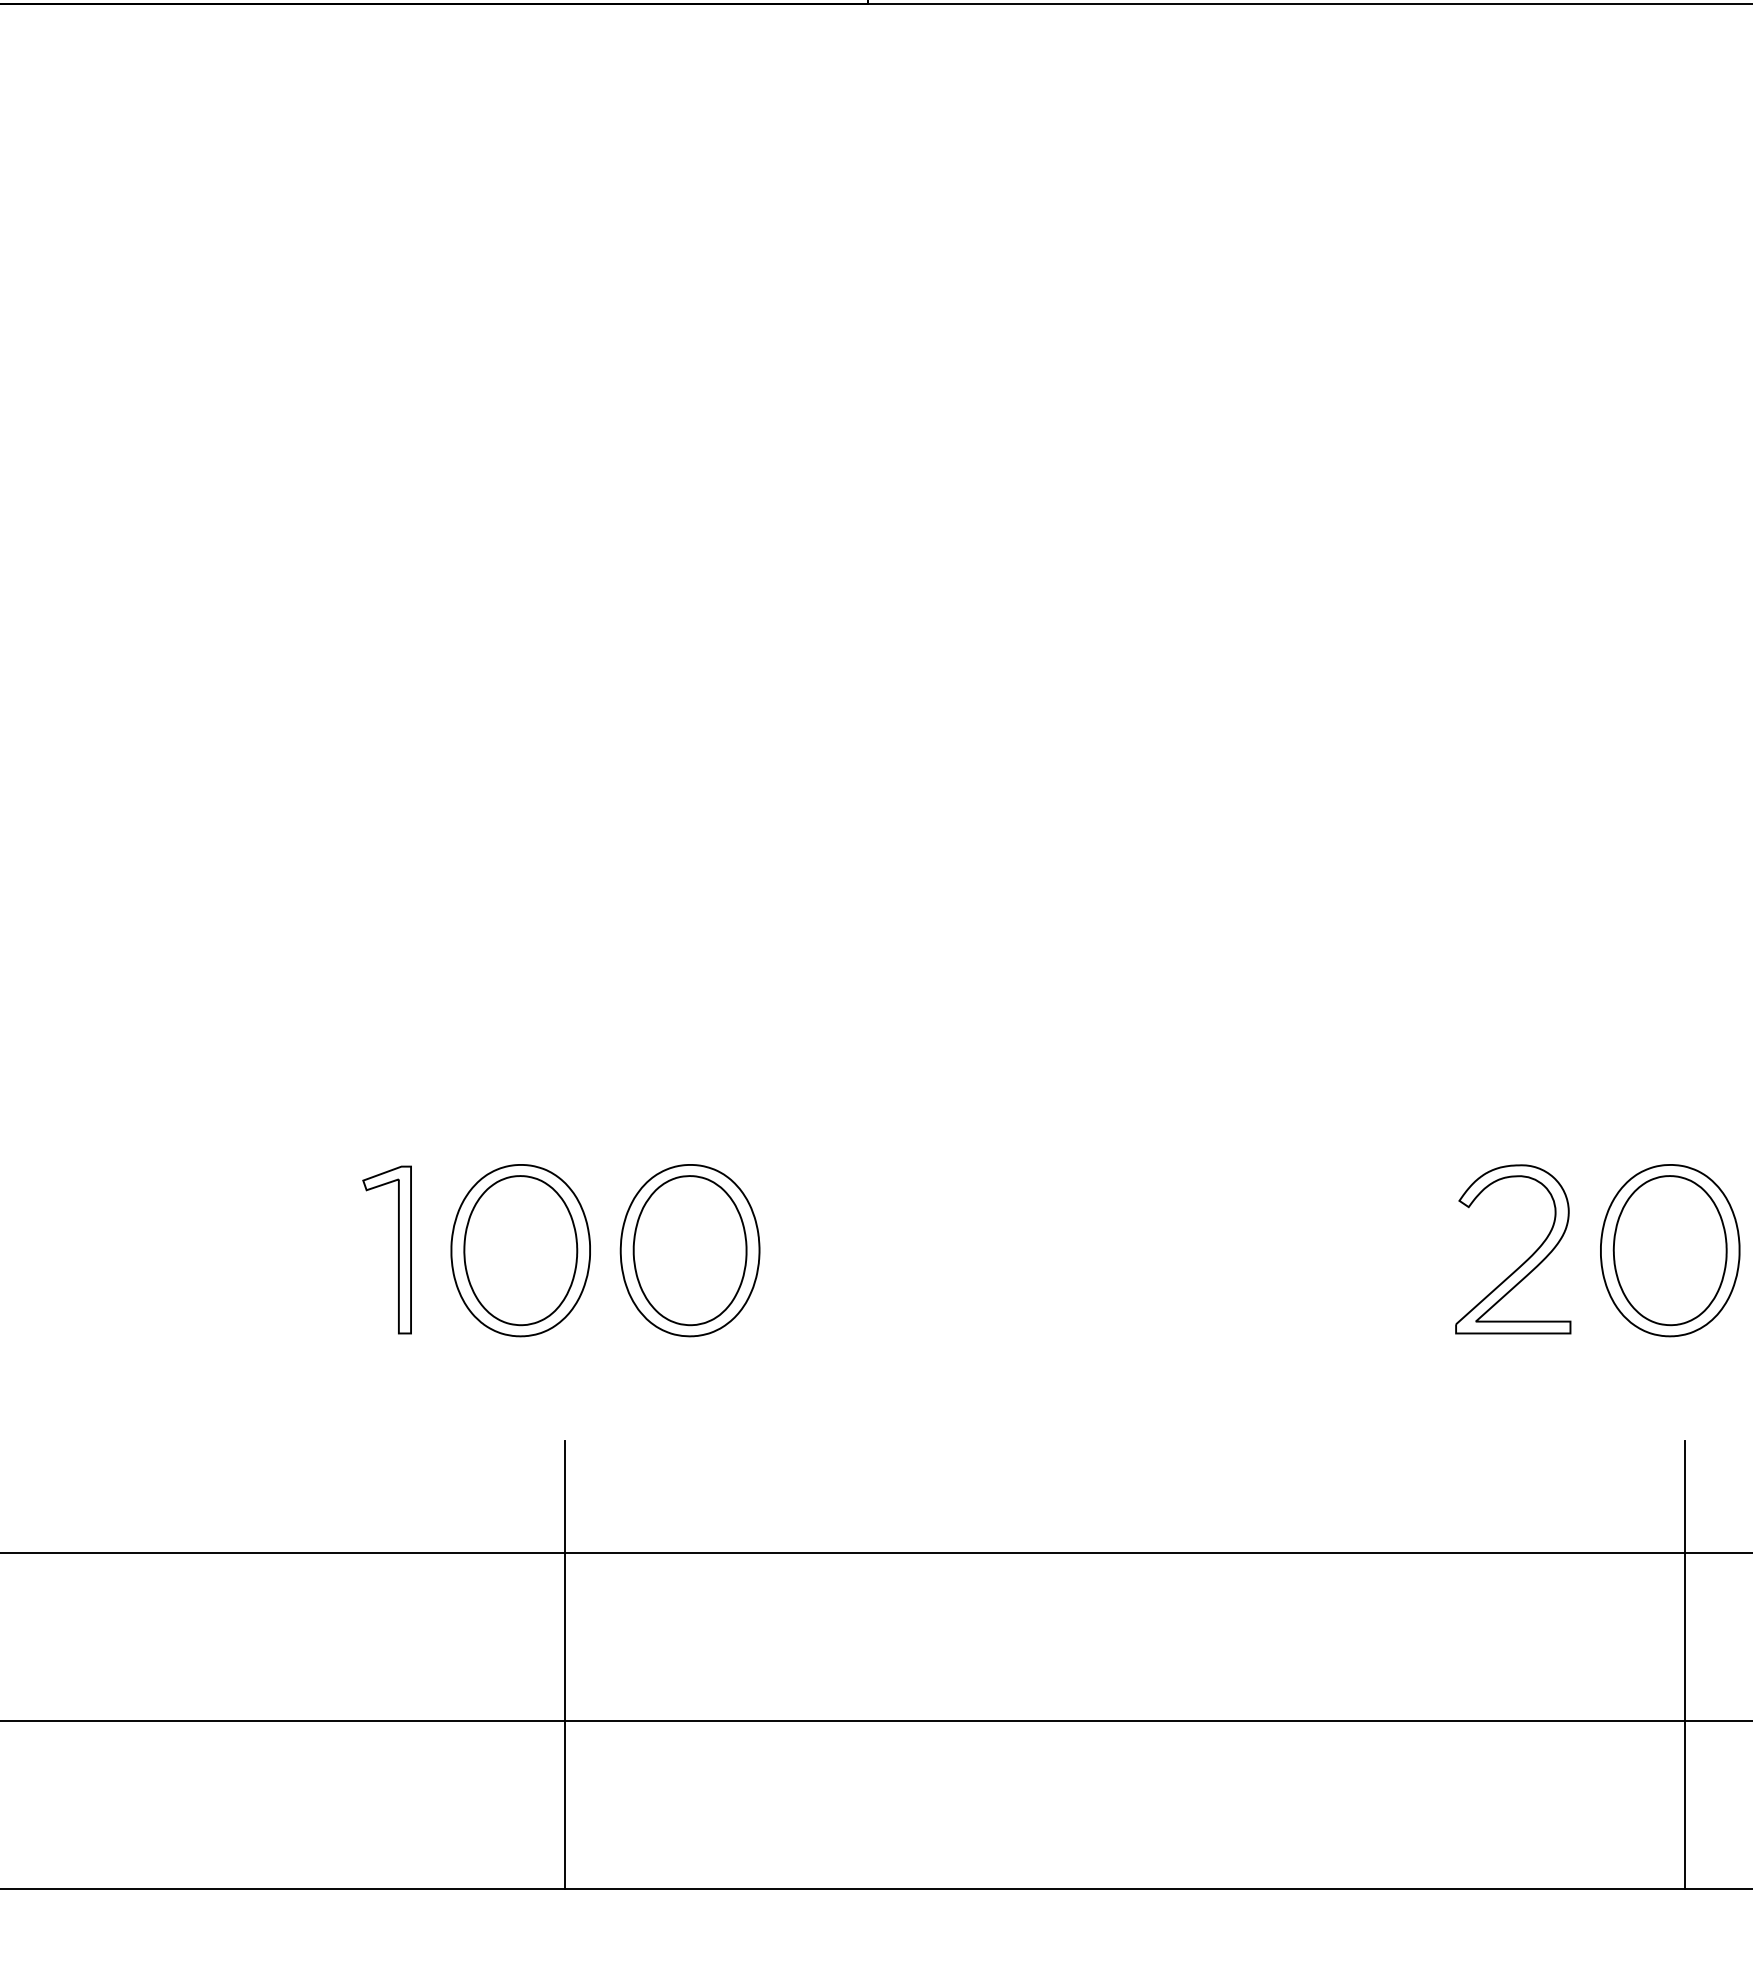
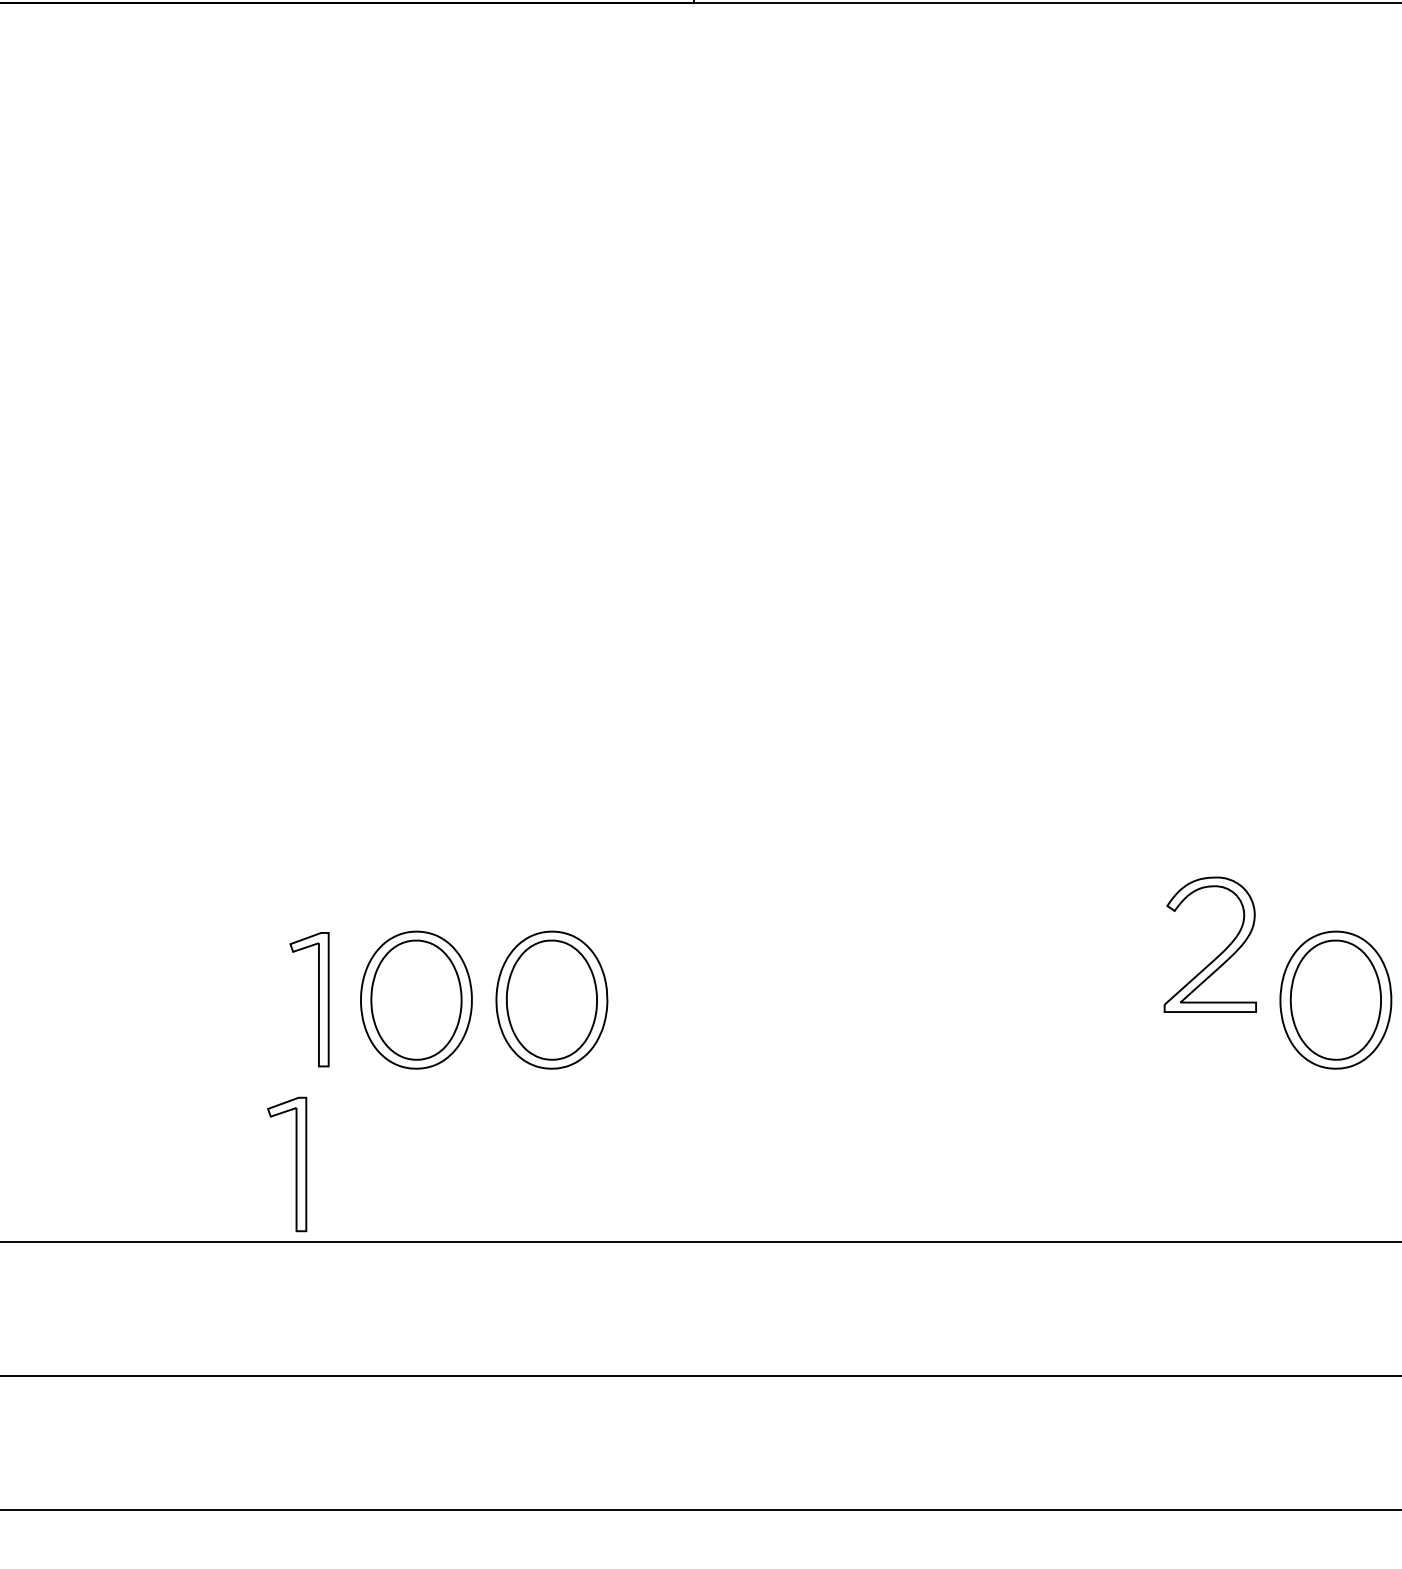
part: (1525, 1260) -> (1220, 953), moved
part: (370, 1455) -> (296, 1164), added
line: (565, 1664) -> (452, 1331), removed
line: (1684, 1664) -> (1347, 1331), removed

